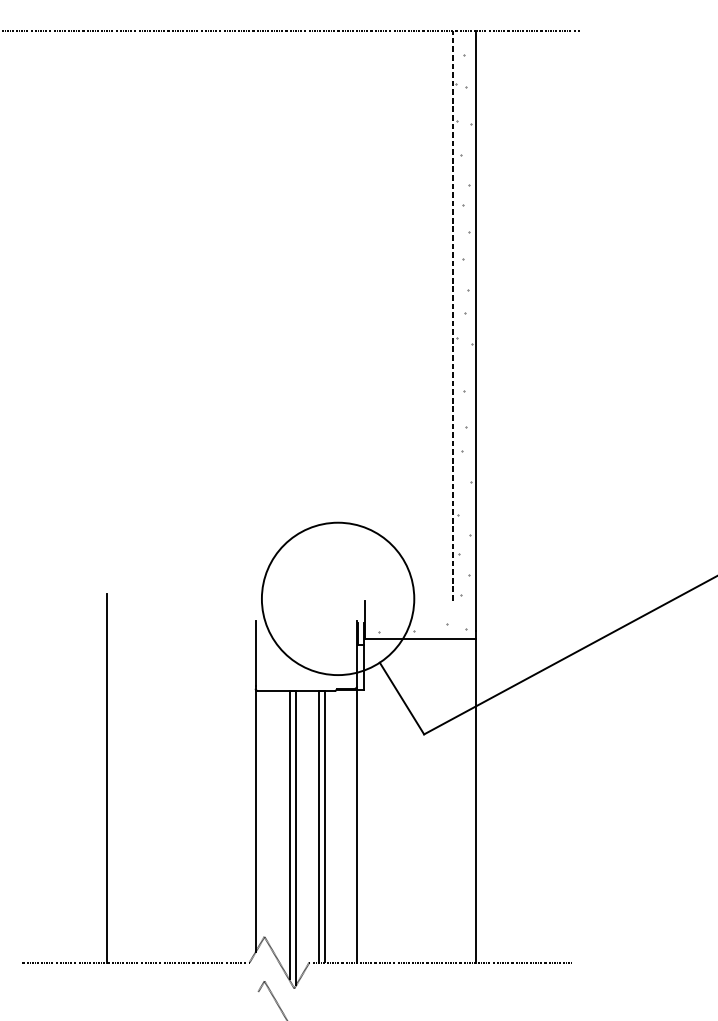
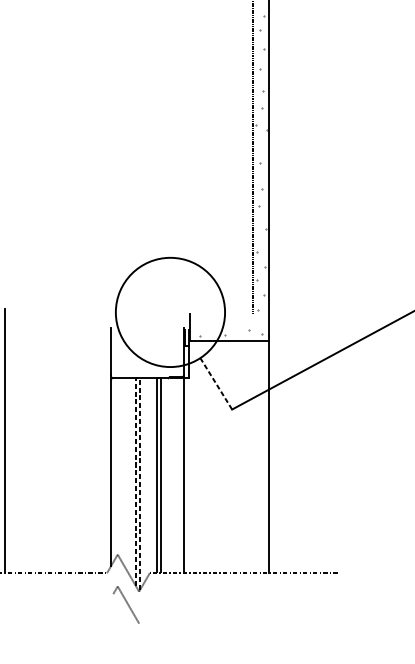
line: (295, 690) -> (139, 378), solid -> dashed
line: (402, 698) -> (216, 383), solid -> dashed

